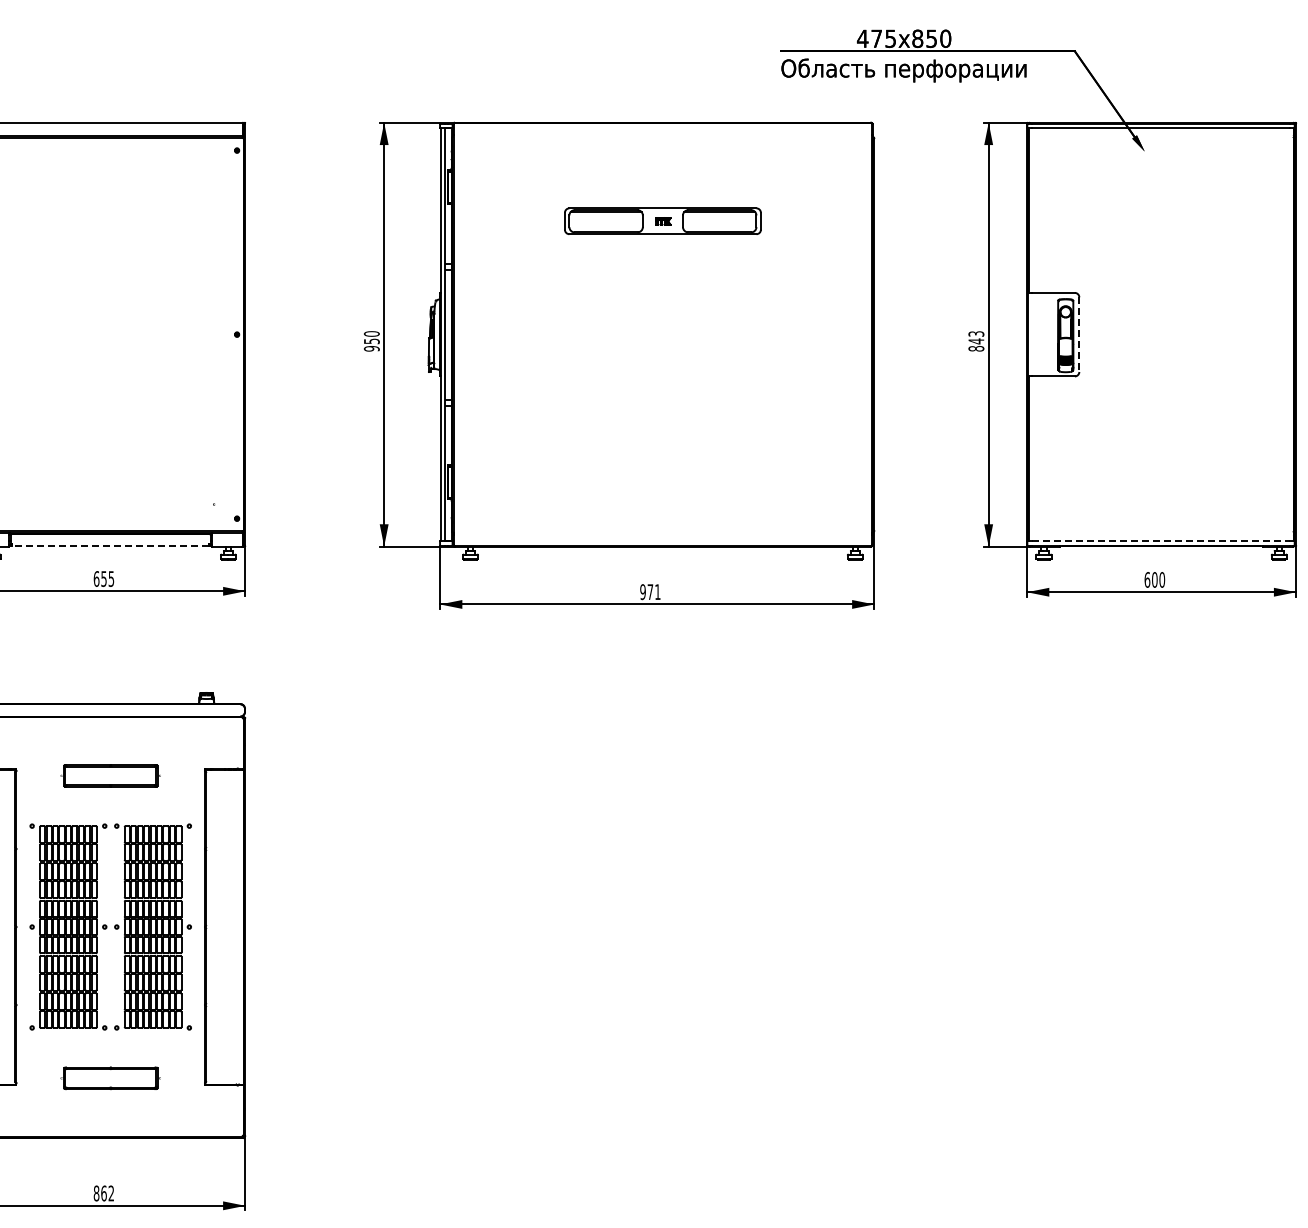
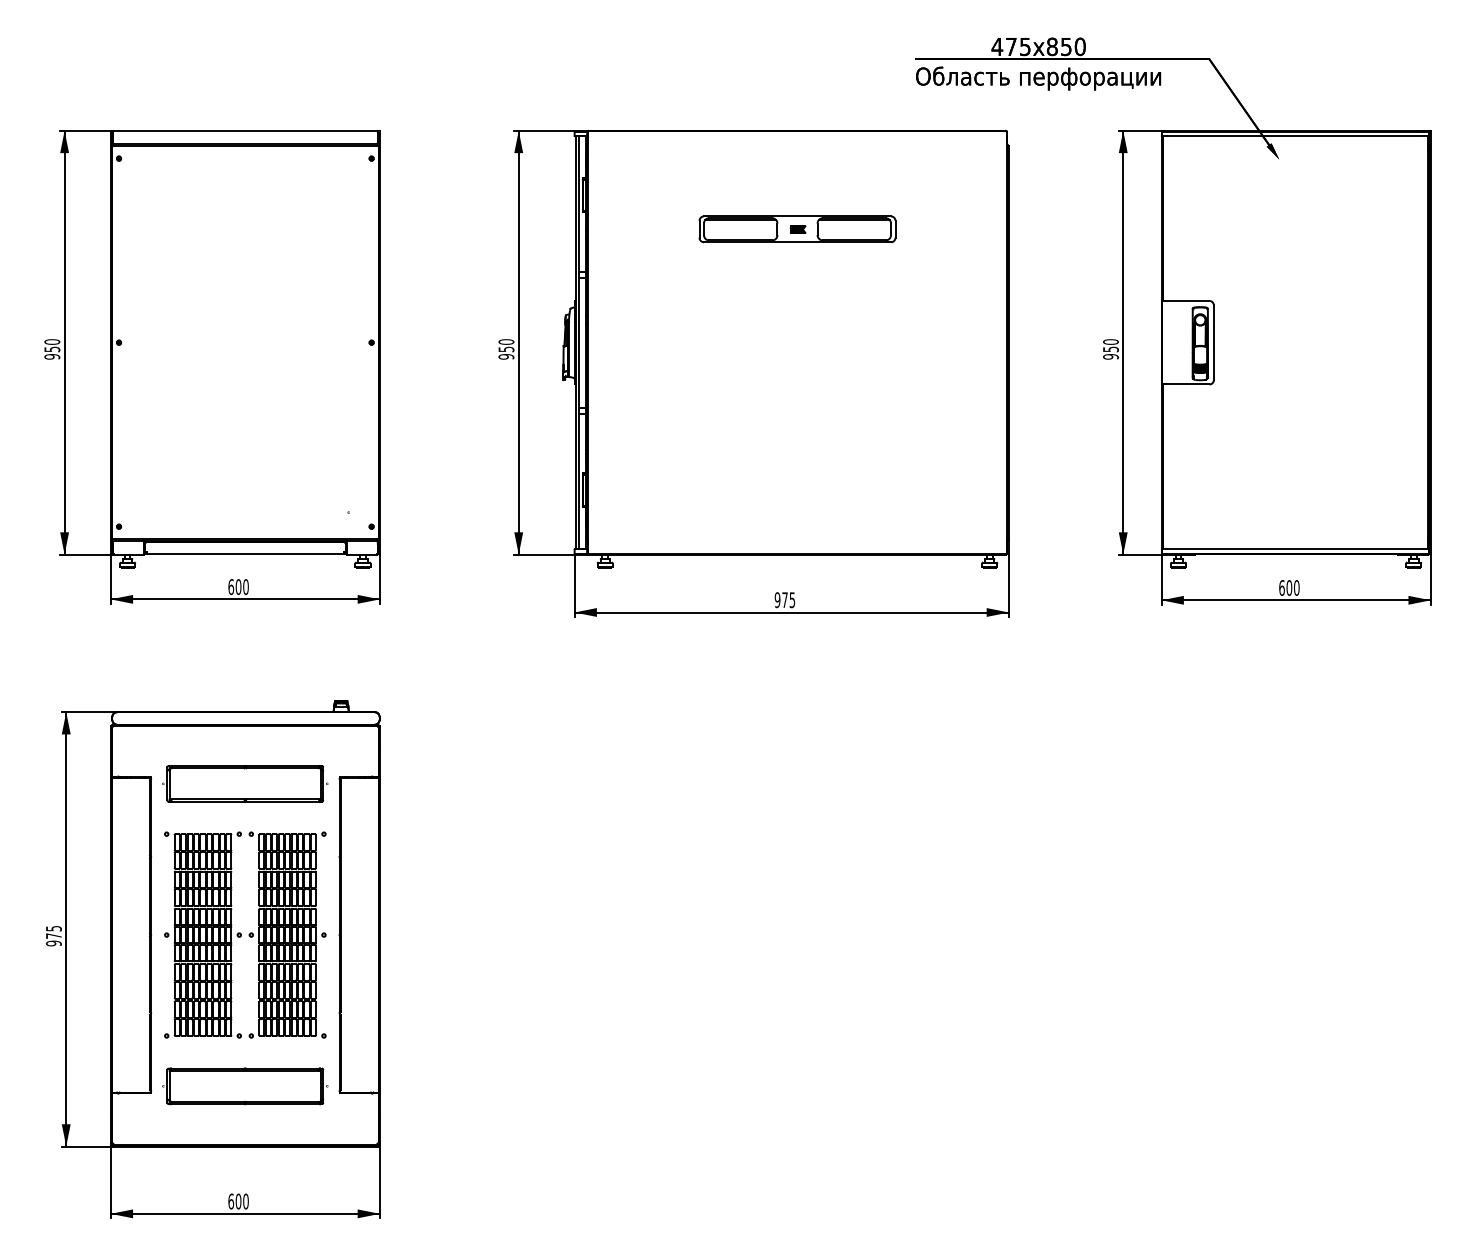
line: (1078, 335) -> (1213, 343), dashed -> solid
text: (975, 341) -> (1110, 349), 843 -> 950
line: (1160, 541) -> (1295, 549), dashed -> solid
line: (109, 546) -> (244, 554), dashed -> solid
text: (106, 579) -> (241, 587), 655 -> 600
text: (657, 592) -> (792, 600), 971 -> 975
part: (110, 775) -> (245, 783), size x1.67
part: (110, 1078) -> (245, 1086), size x1.67
text: (103, 1193) -> (238, 1201), 862 -> 600

